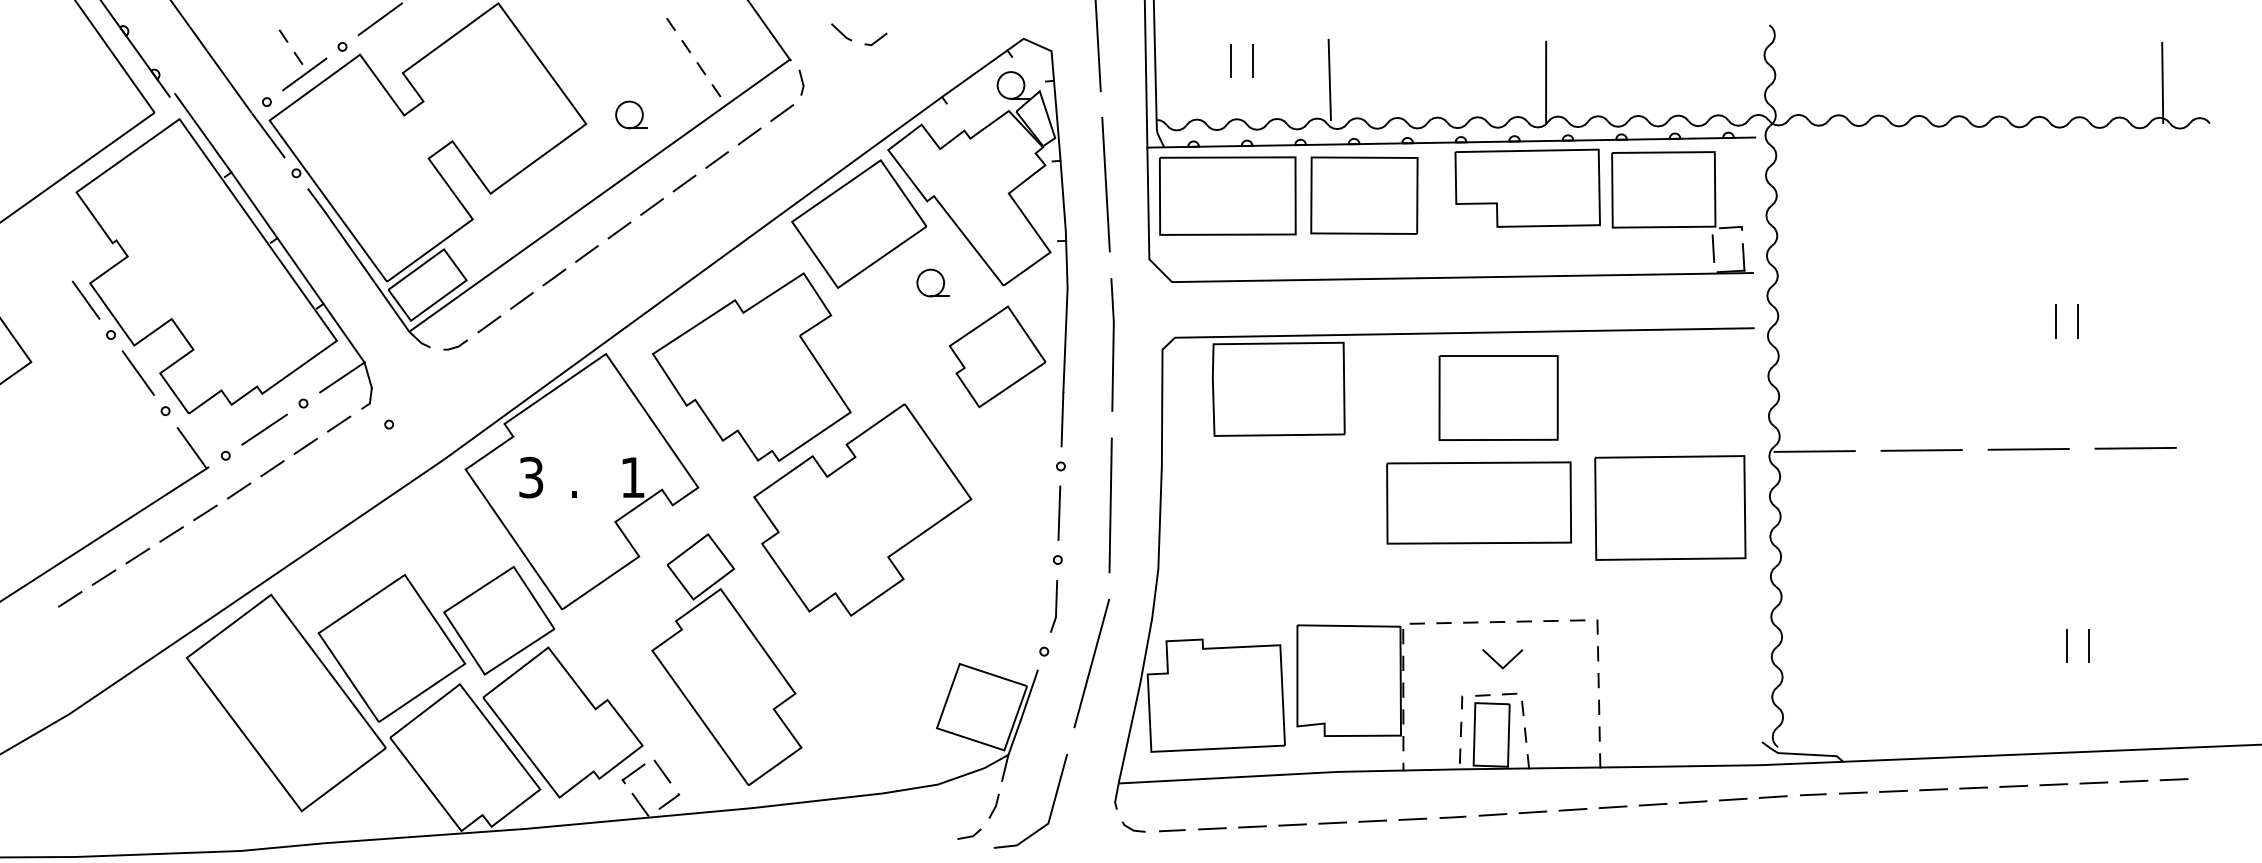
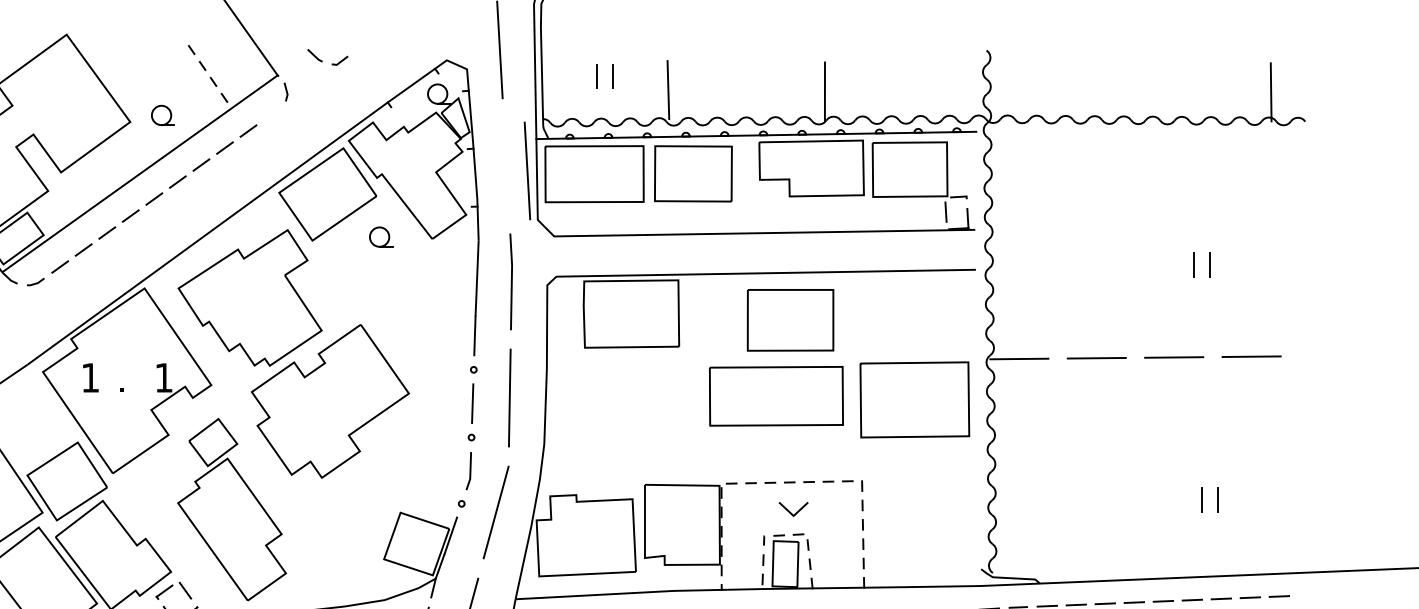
line: (782, 112) -> (272, 113), removed
line: (1105, 184) -> (527, 170), moved
part: (997, 356) -> (427, 290), removed
text: (531, 477) -> (90, 377), 3 -> 1

